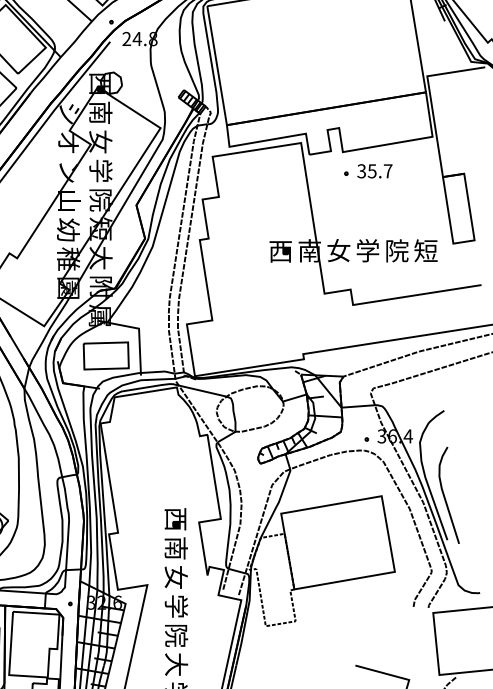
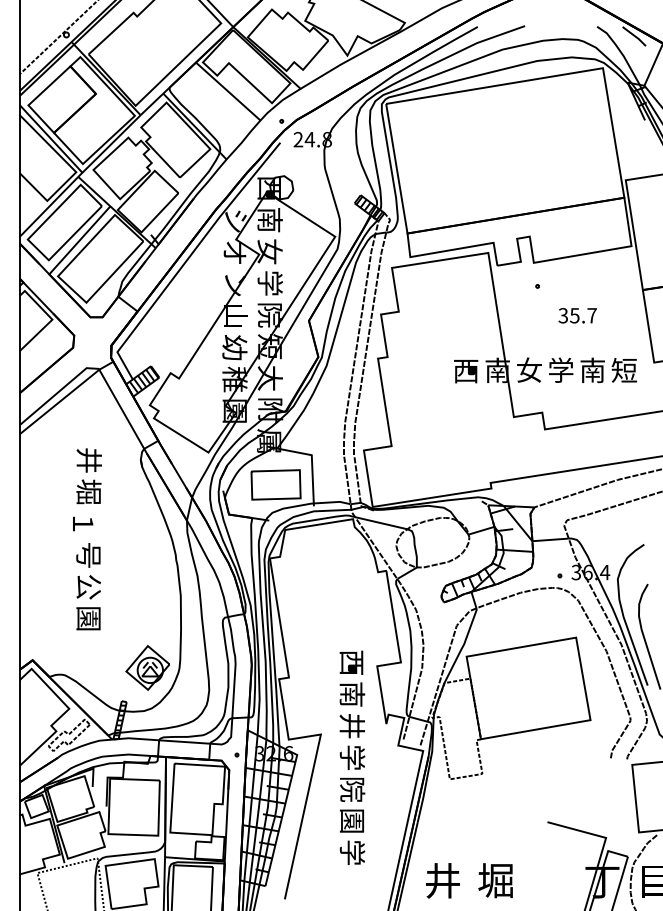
text: (374, 171) -> (577, 315), moved
text: (396, 250) -> (592, 370), 院 -> 南
text: (175, 576) -> (351, 725), 女 -> 井
text: (176, 664) -> (352, 820), 大 -> 園

